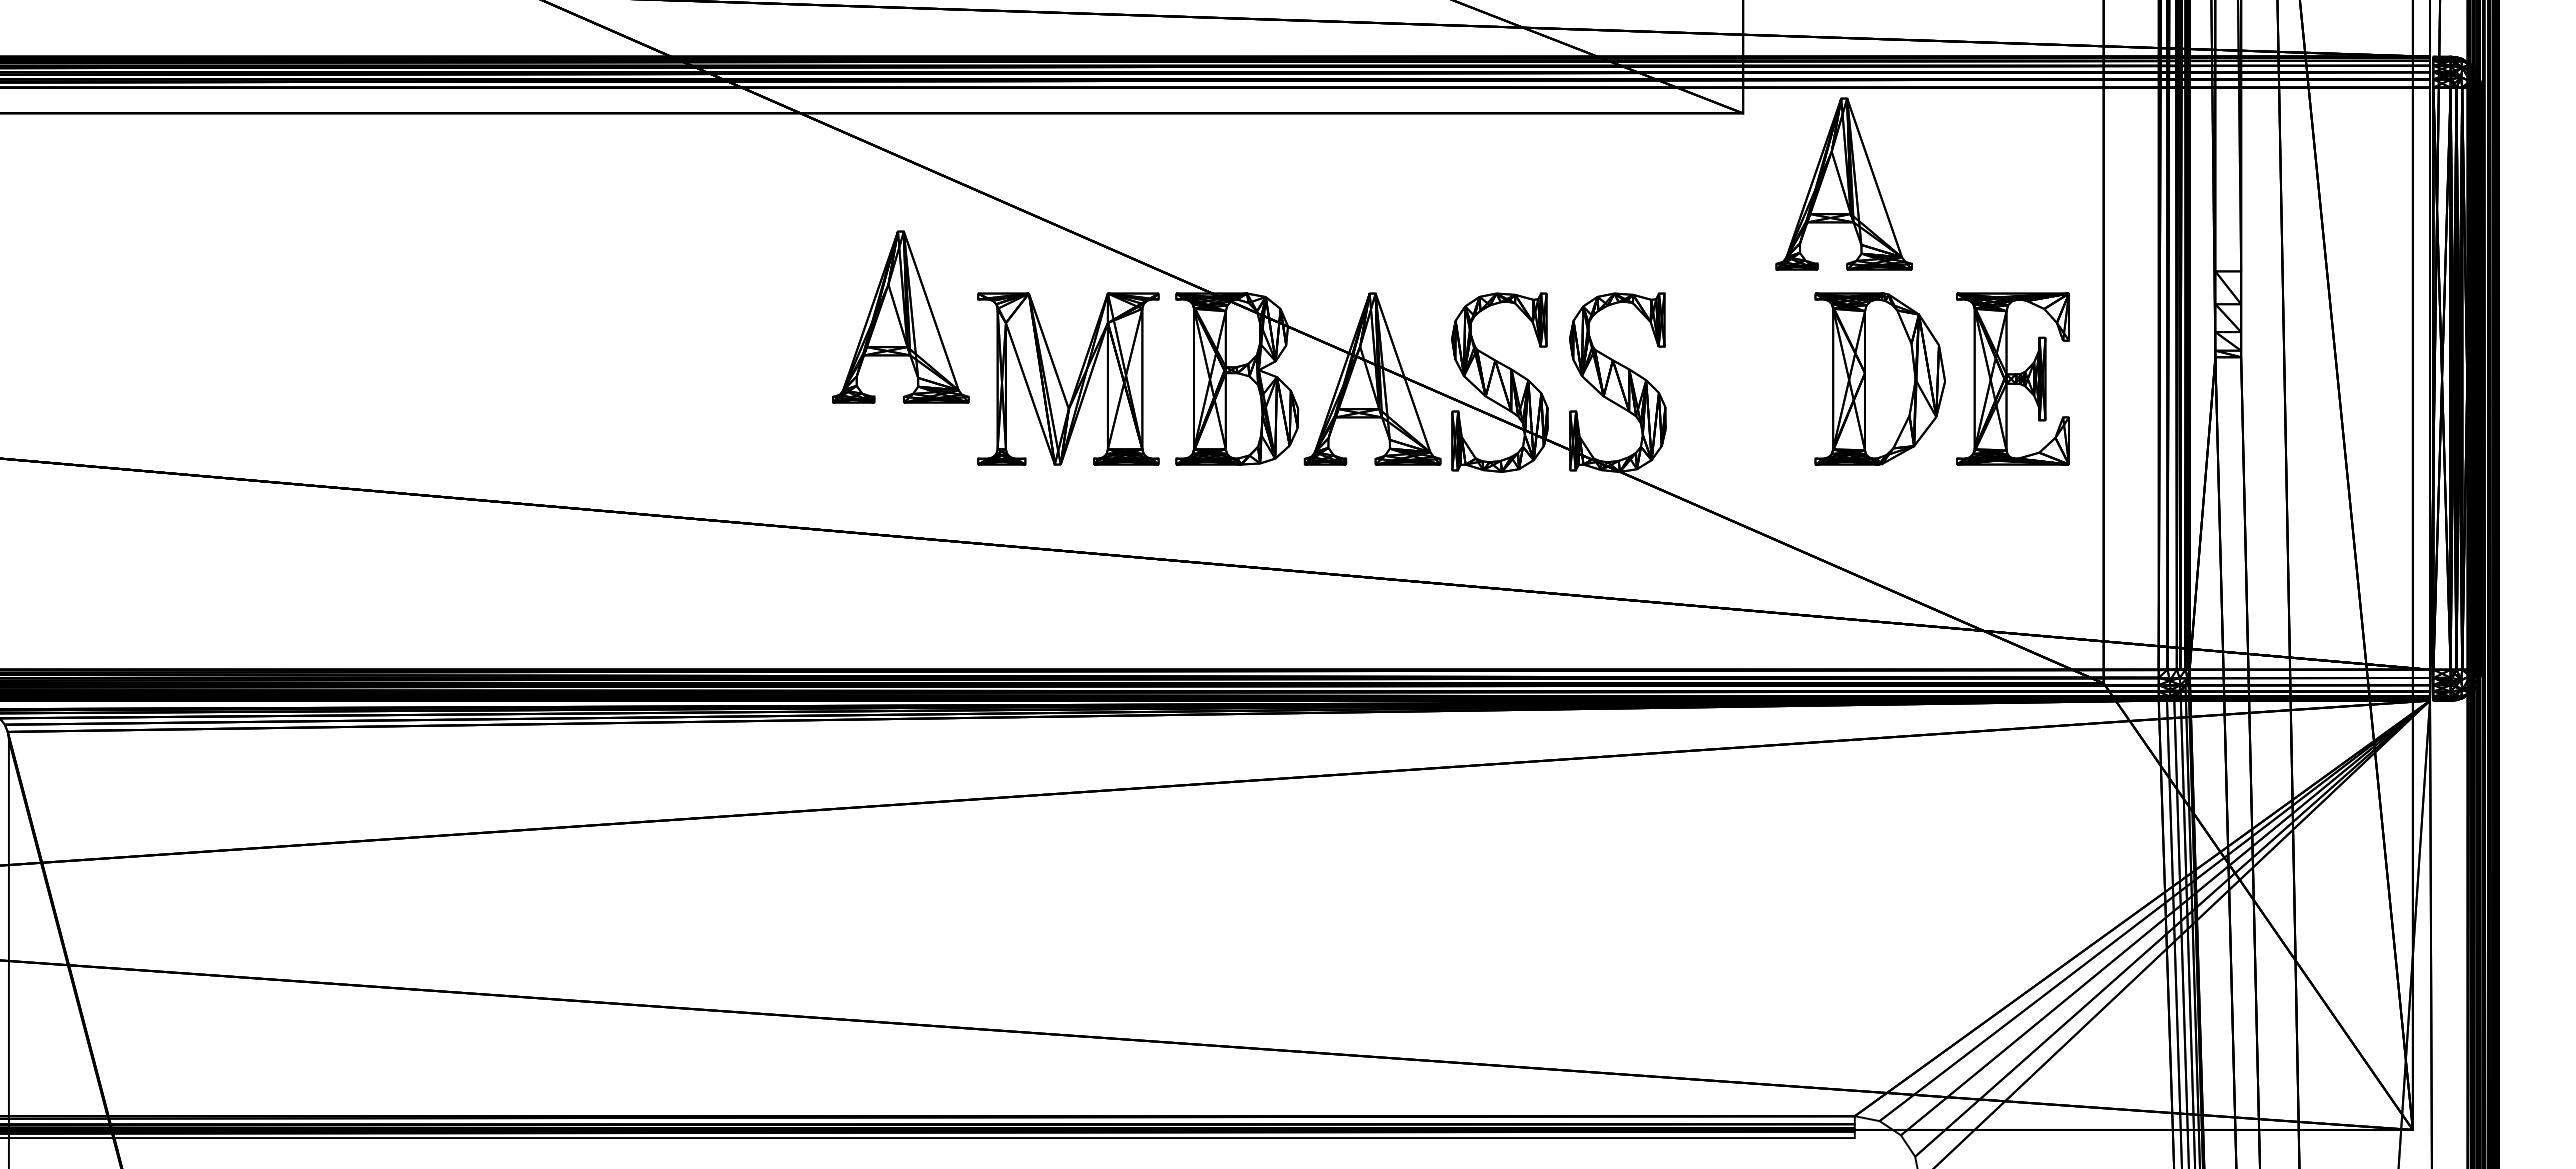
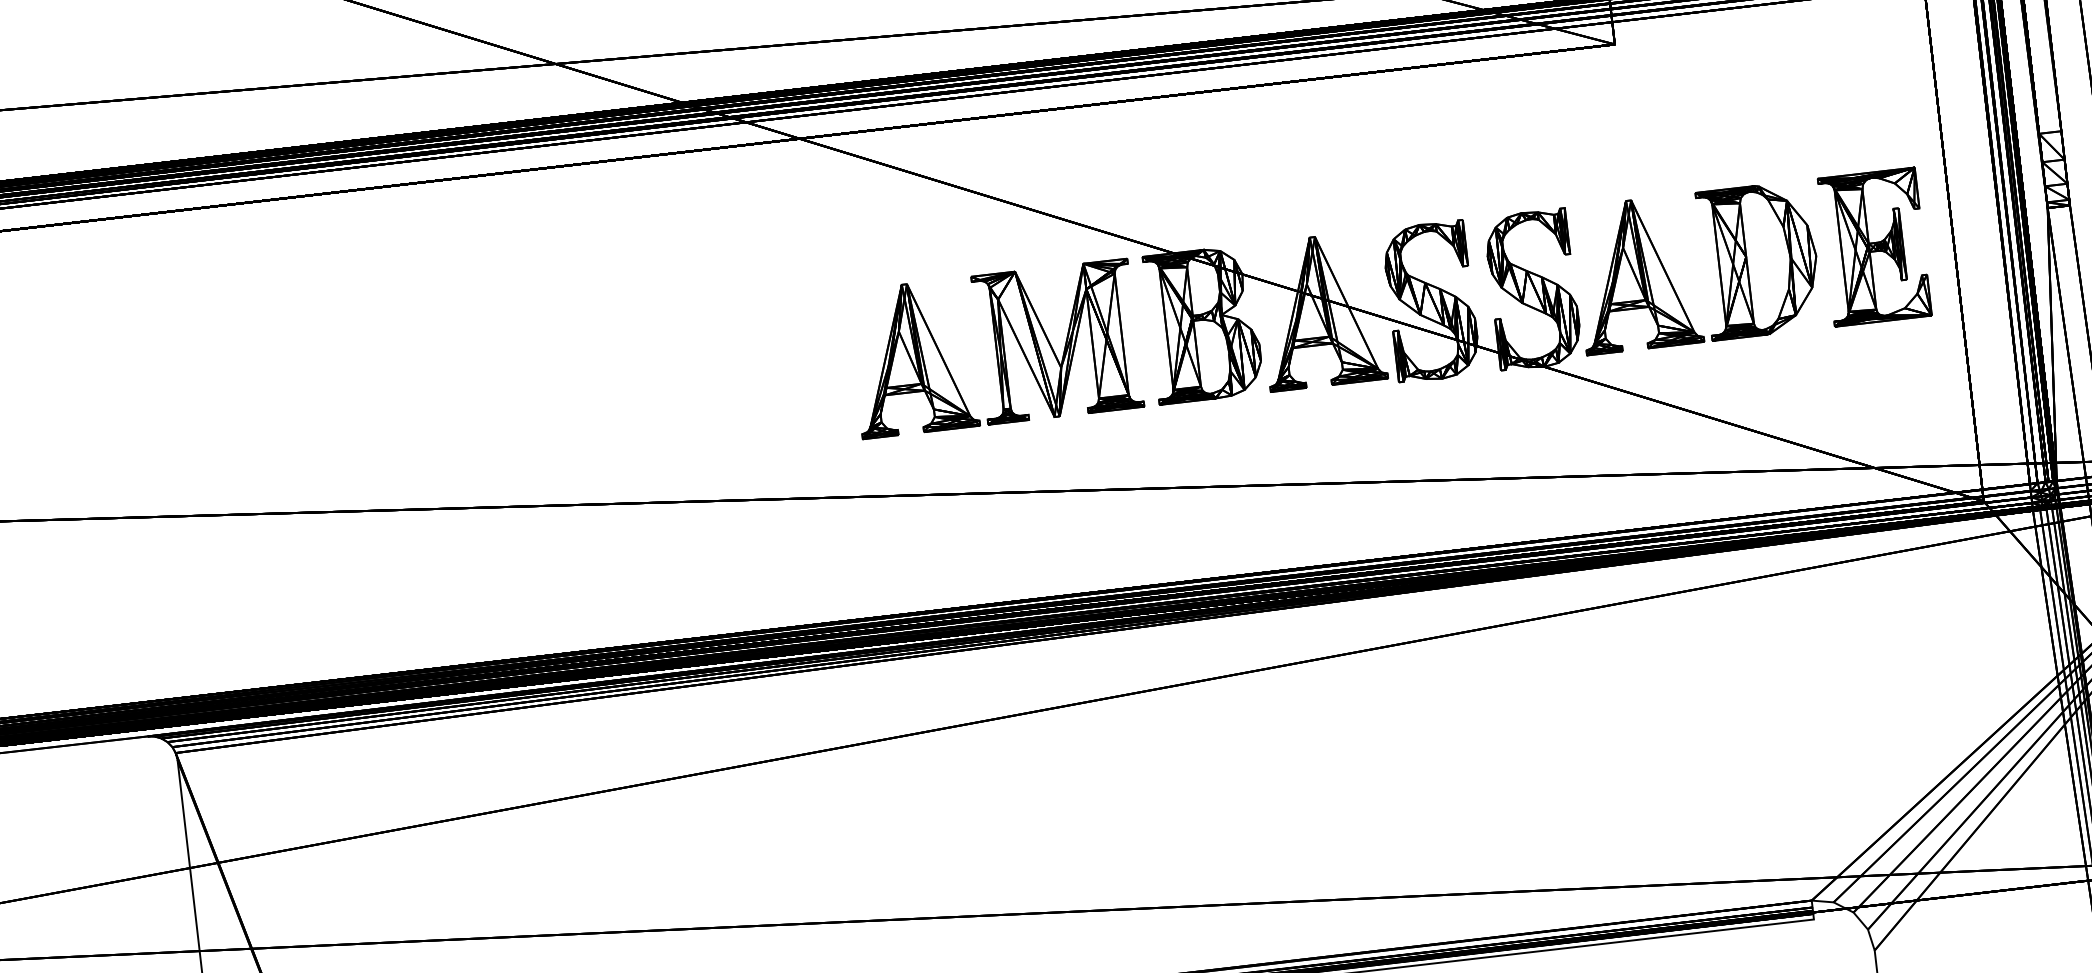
part: (1843, 183) -> (1636, 274), moved
part: (900, 316) -> (912, 358), moved

